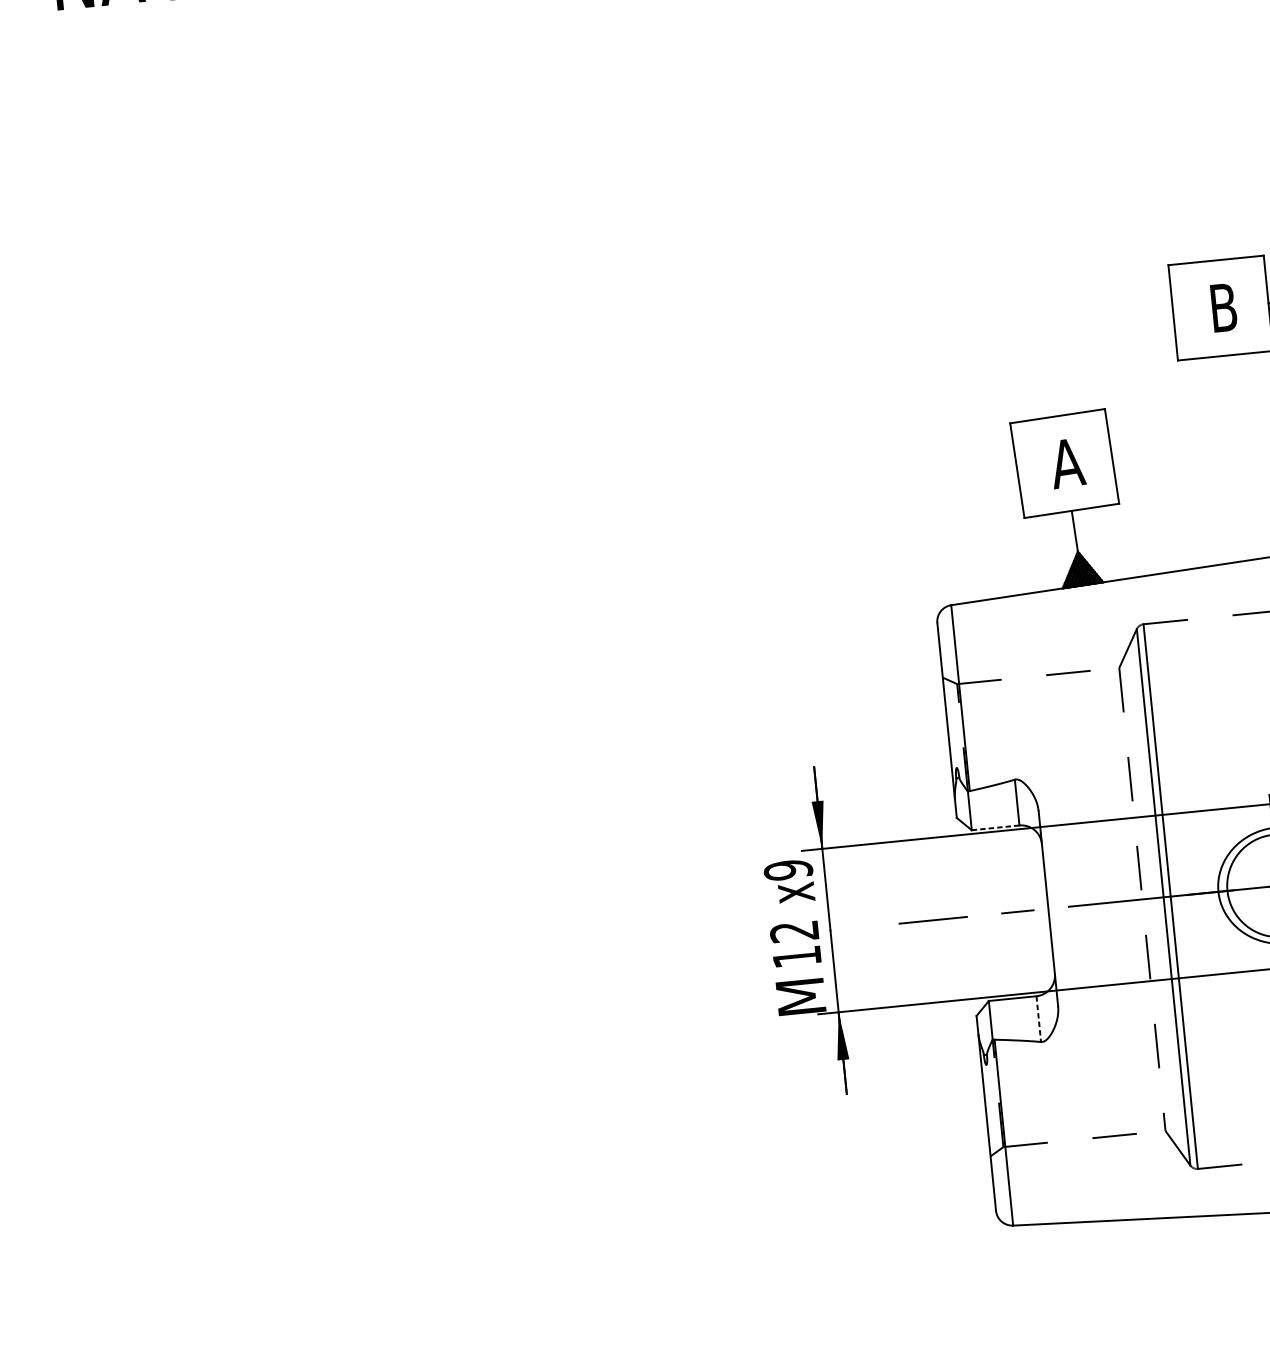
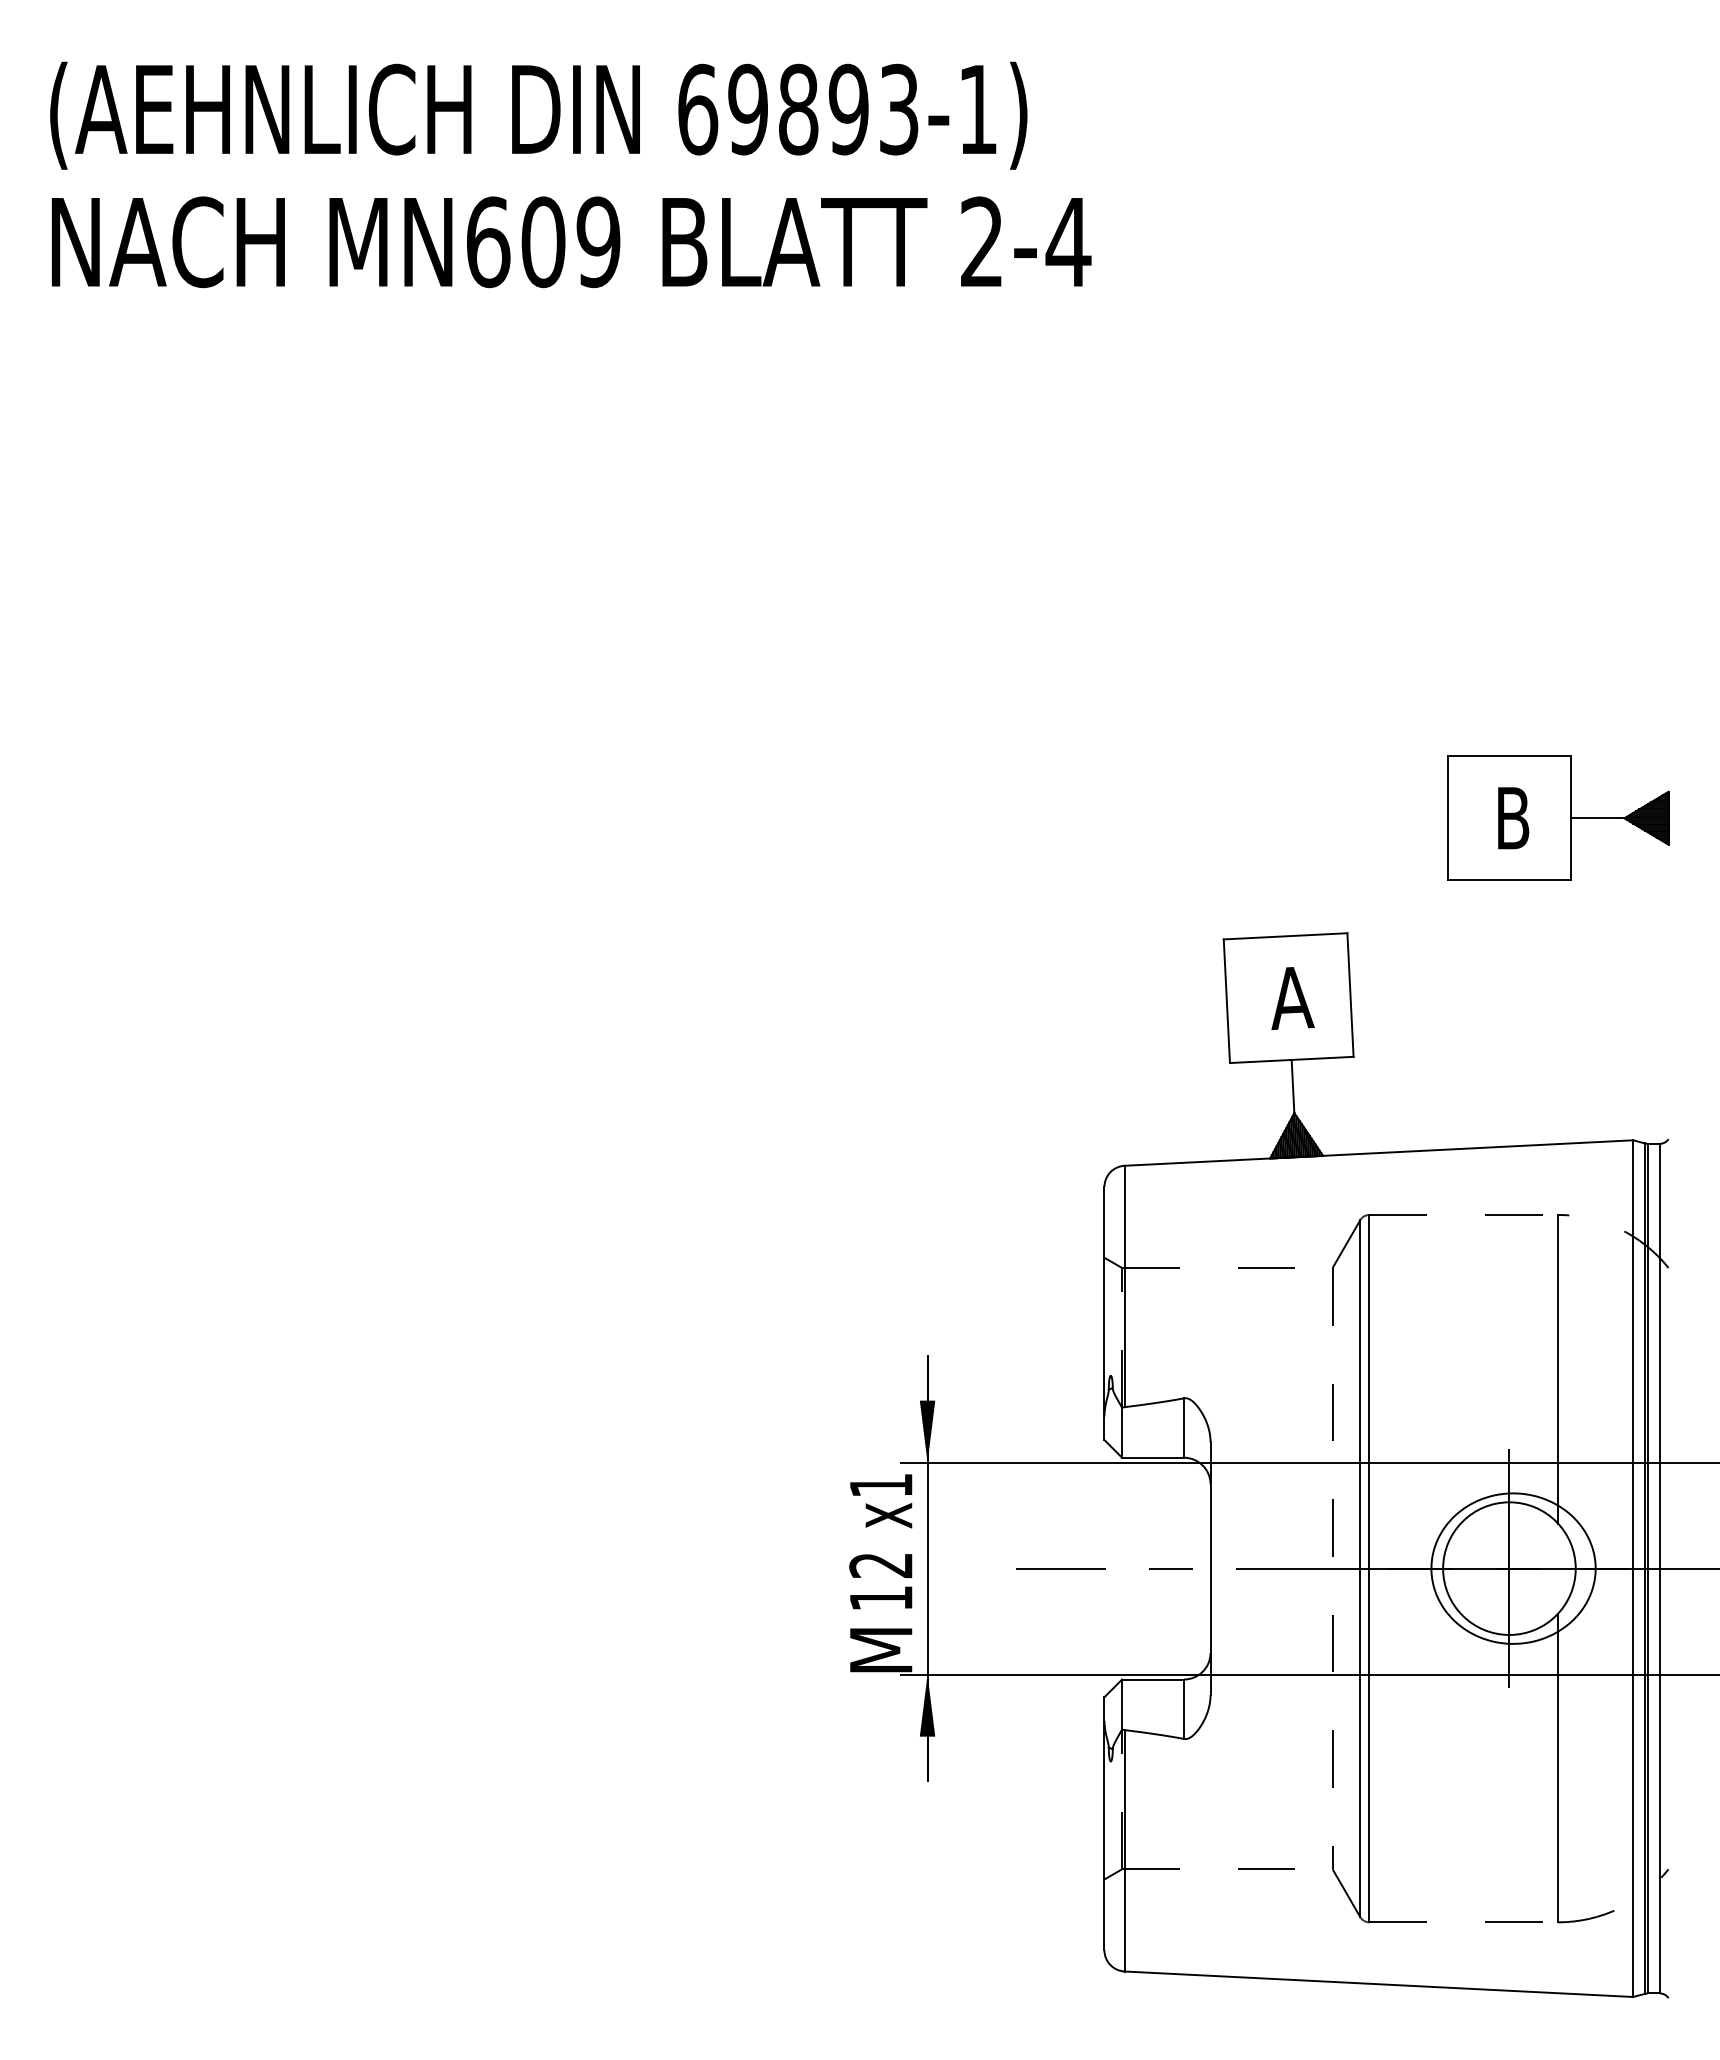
line: (995, 827) -> (1153, 1457), dashed -> solid
text: (788, 870) -> (881, 1485), x9 -> x1
line: (1039, 1019) -> (1184, 1709), dashed -> solid

